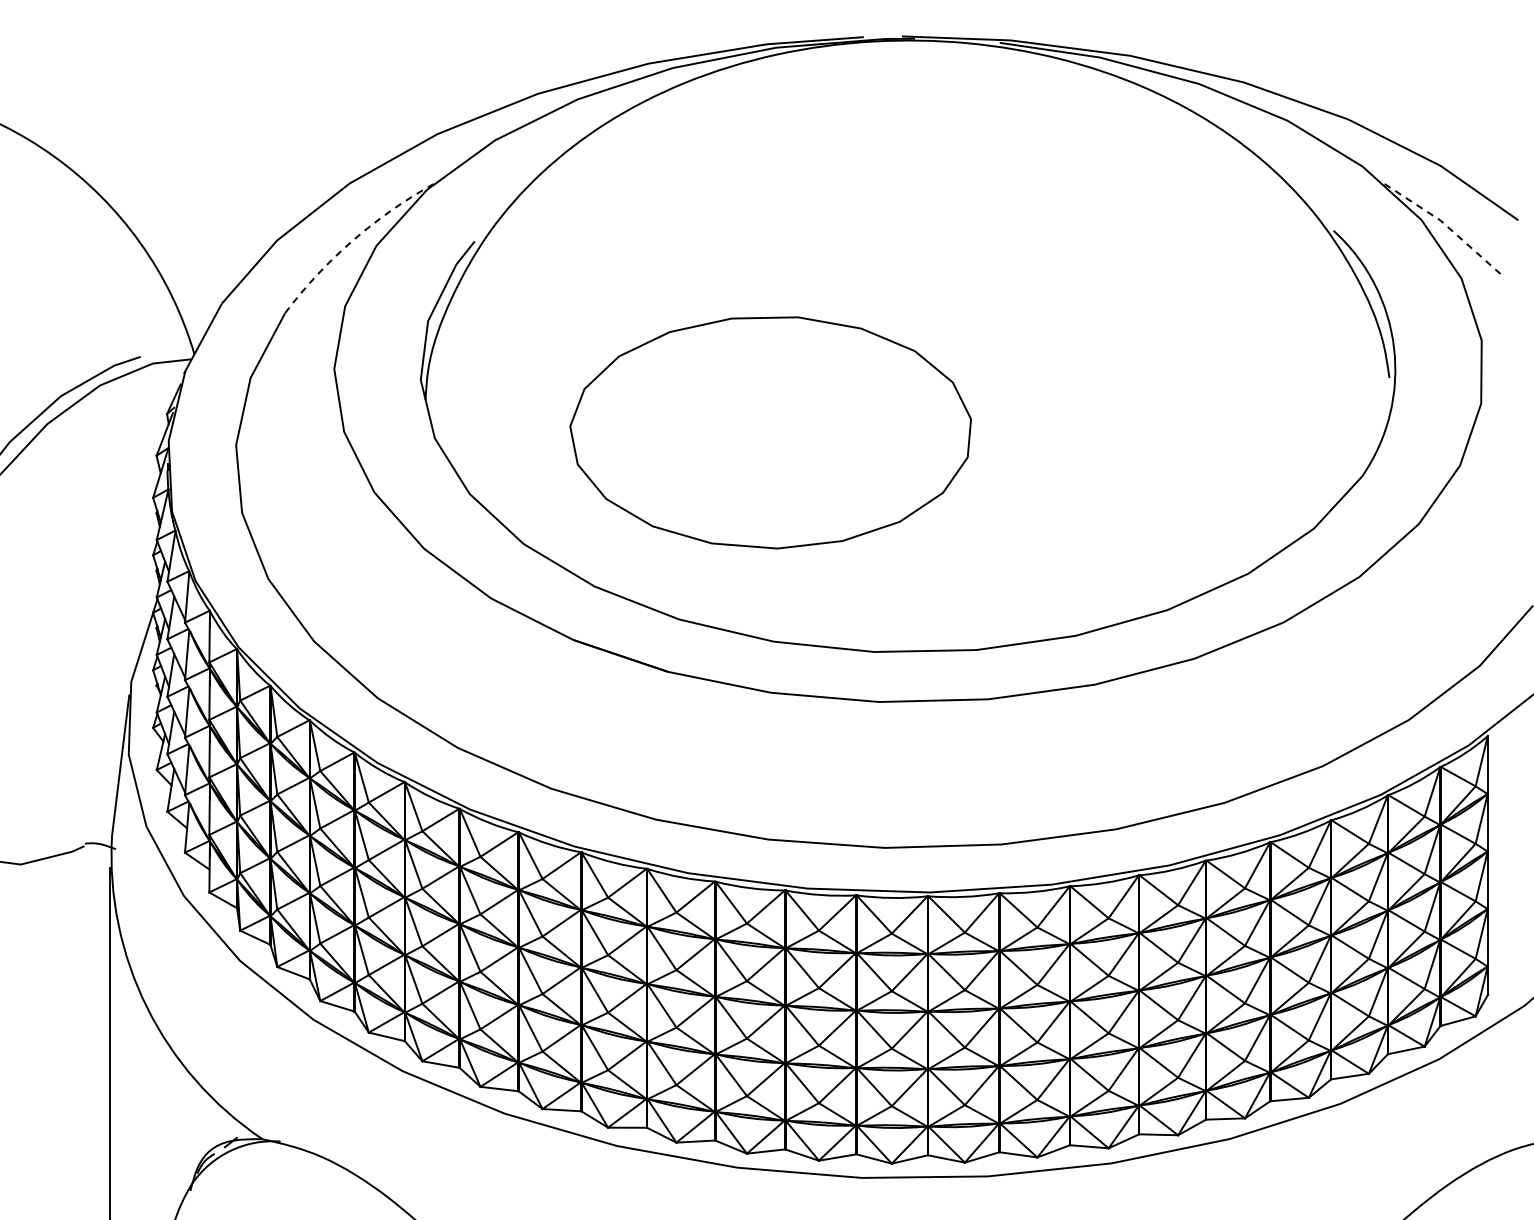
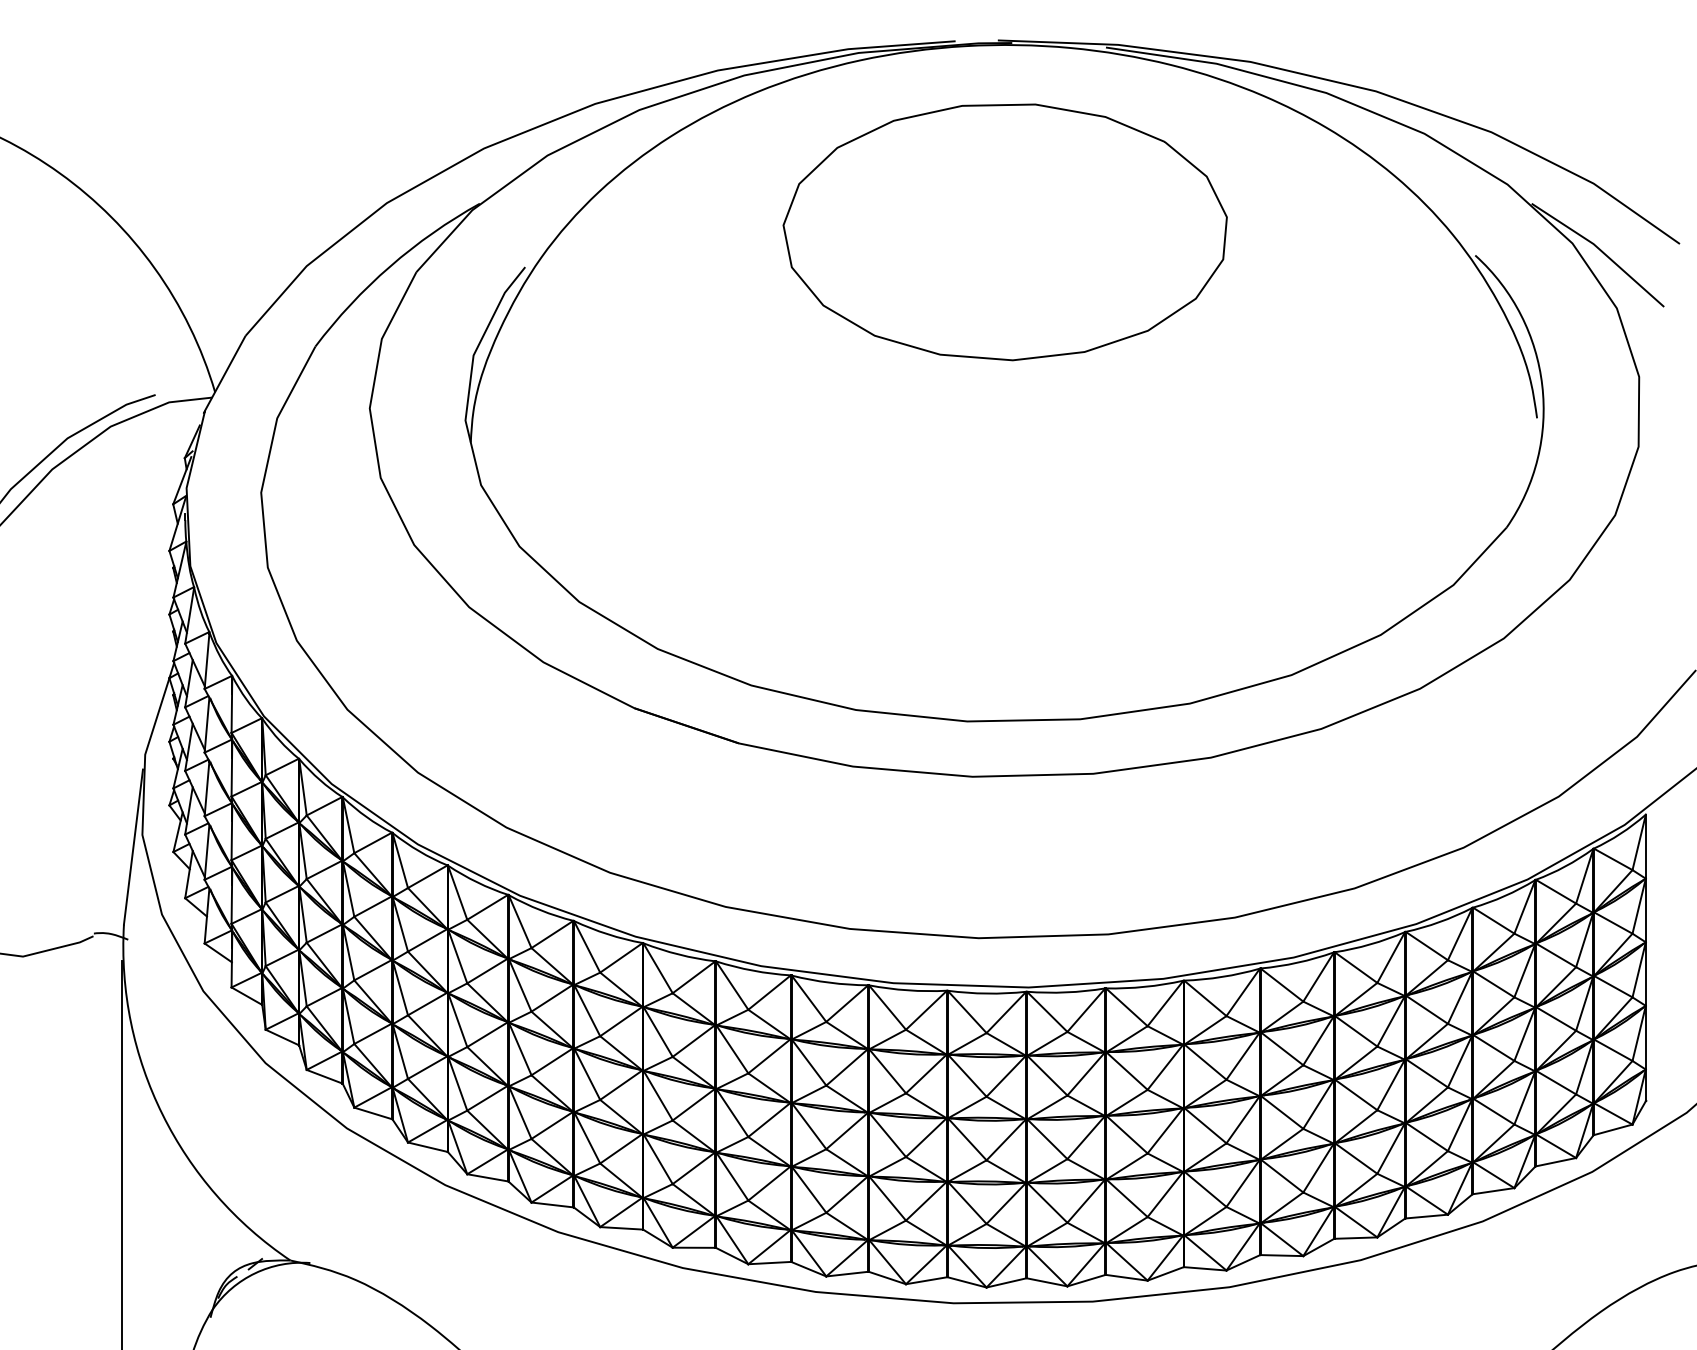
line: (1447, 226) -> (1601, 250), dashed -> solid
arc: (352, 240) -> (389, 266), dashed -> solid
part: (770, 432) -> (1005, 231), moved

